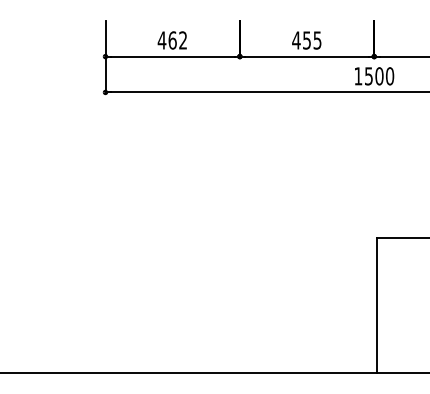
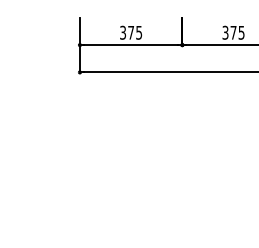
text: (171, 40) -> (130, 32), 462 -> 375
text: (301, 40) -> (229, 32), 455 -> 375

